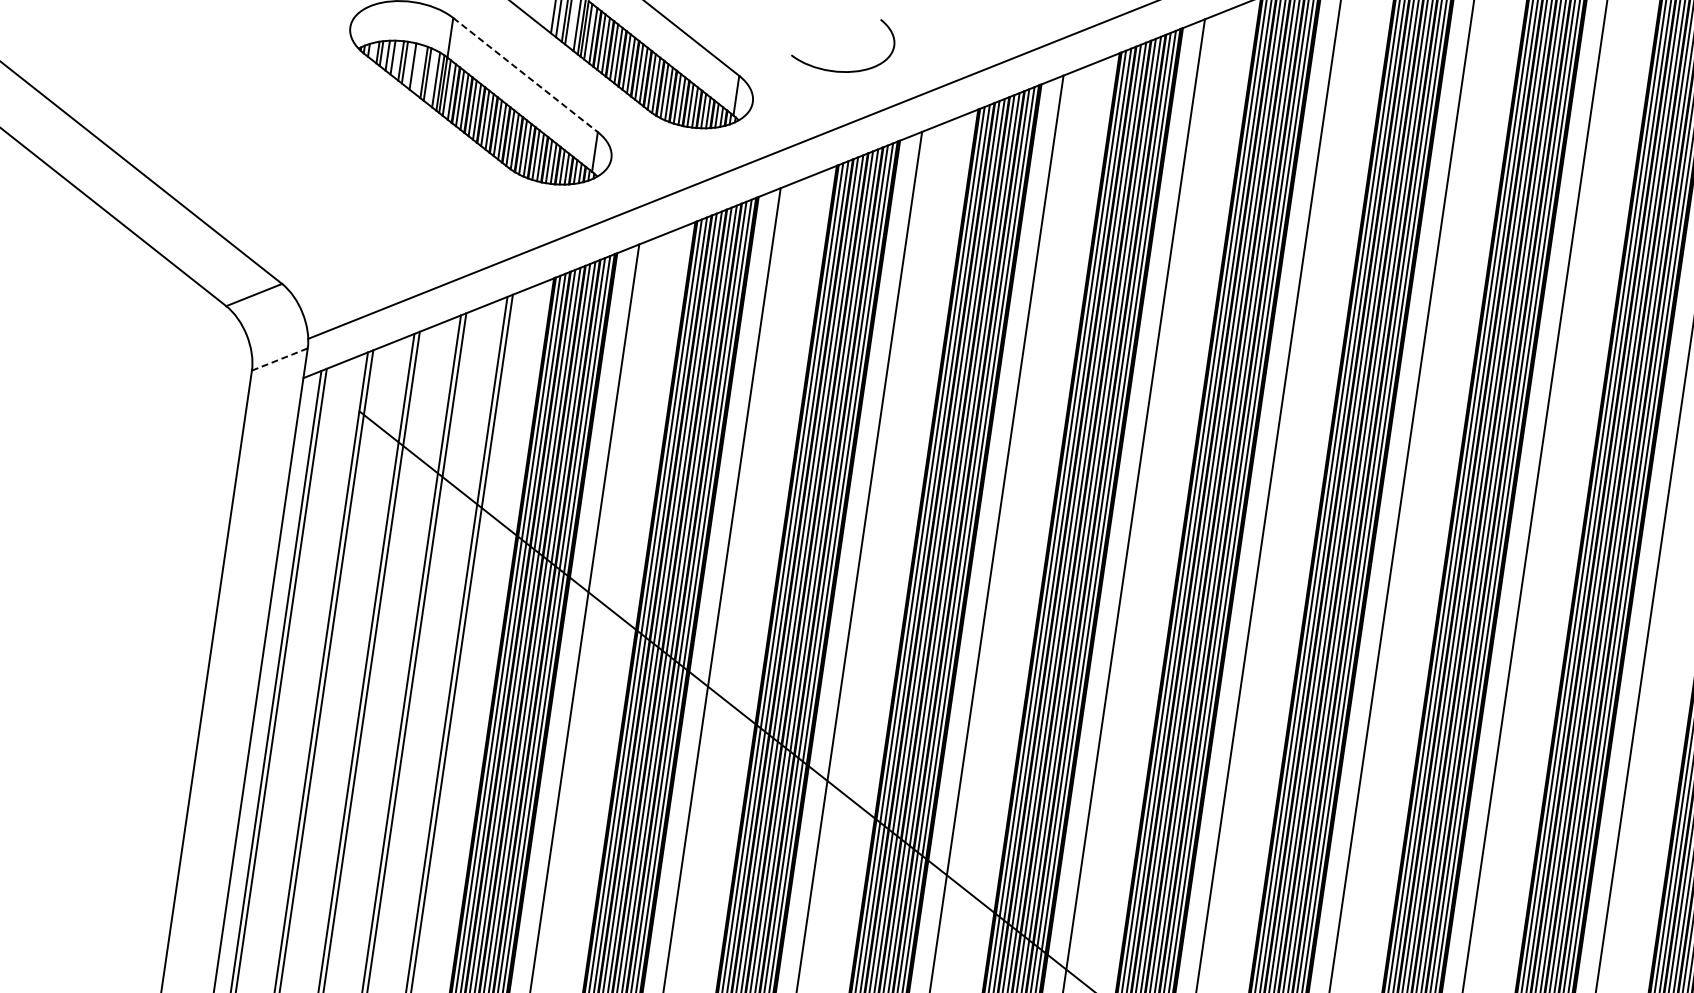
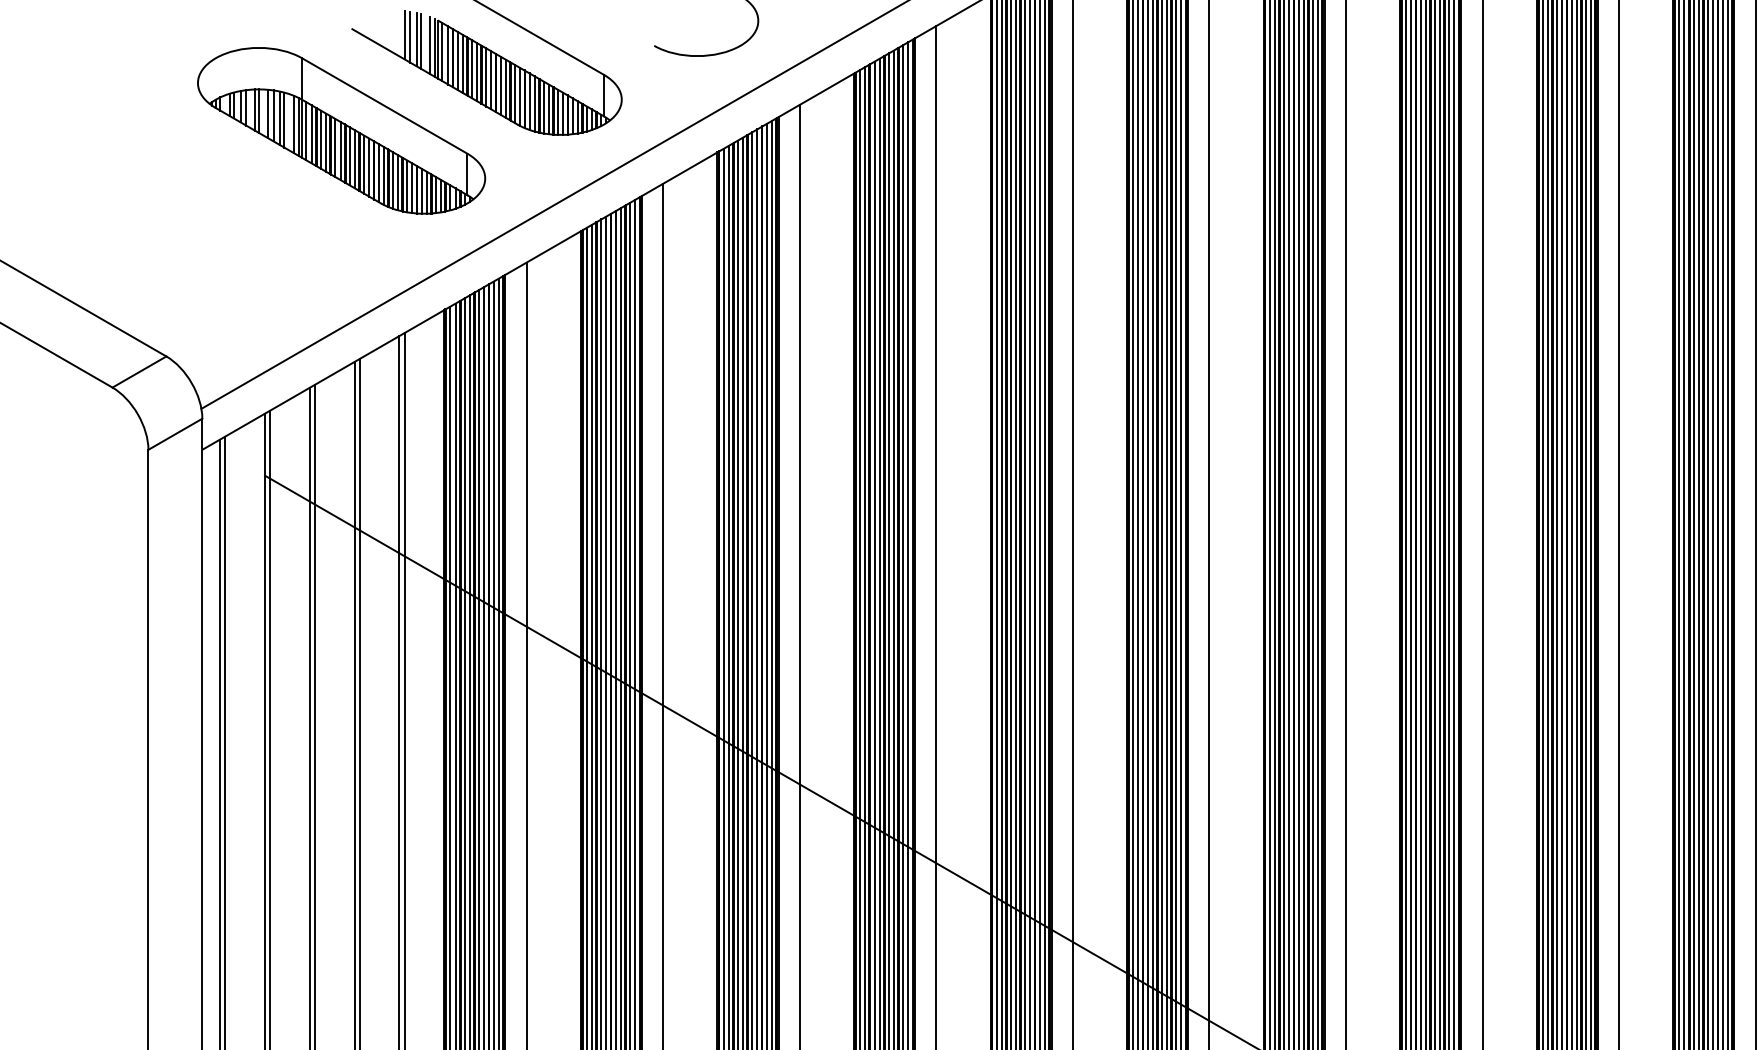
line: (417, 68) -> (273, 115), added
line: (526, 75) -> (385, 106), dashed -> solid
line: (279, 359) -> (175, 434), dashed -> solid

